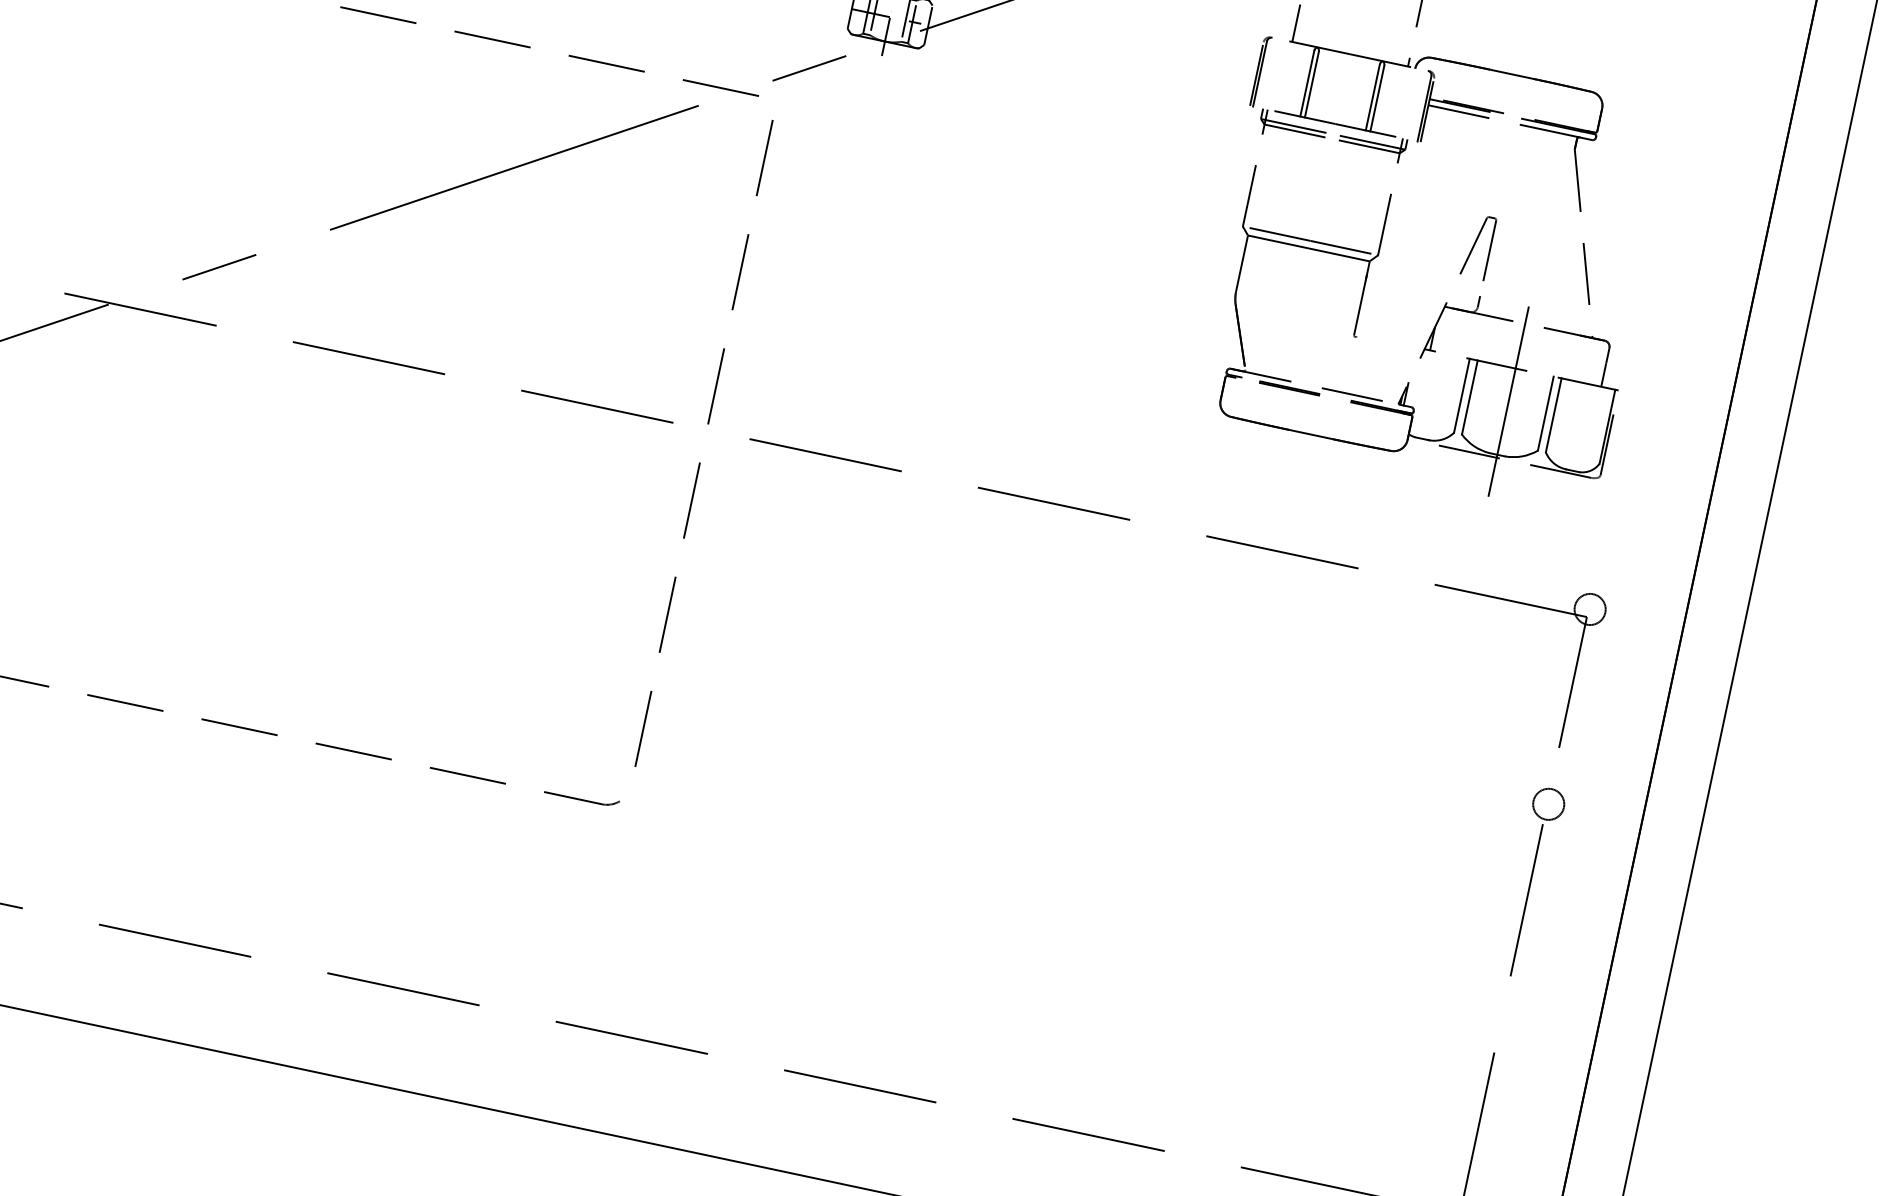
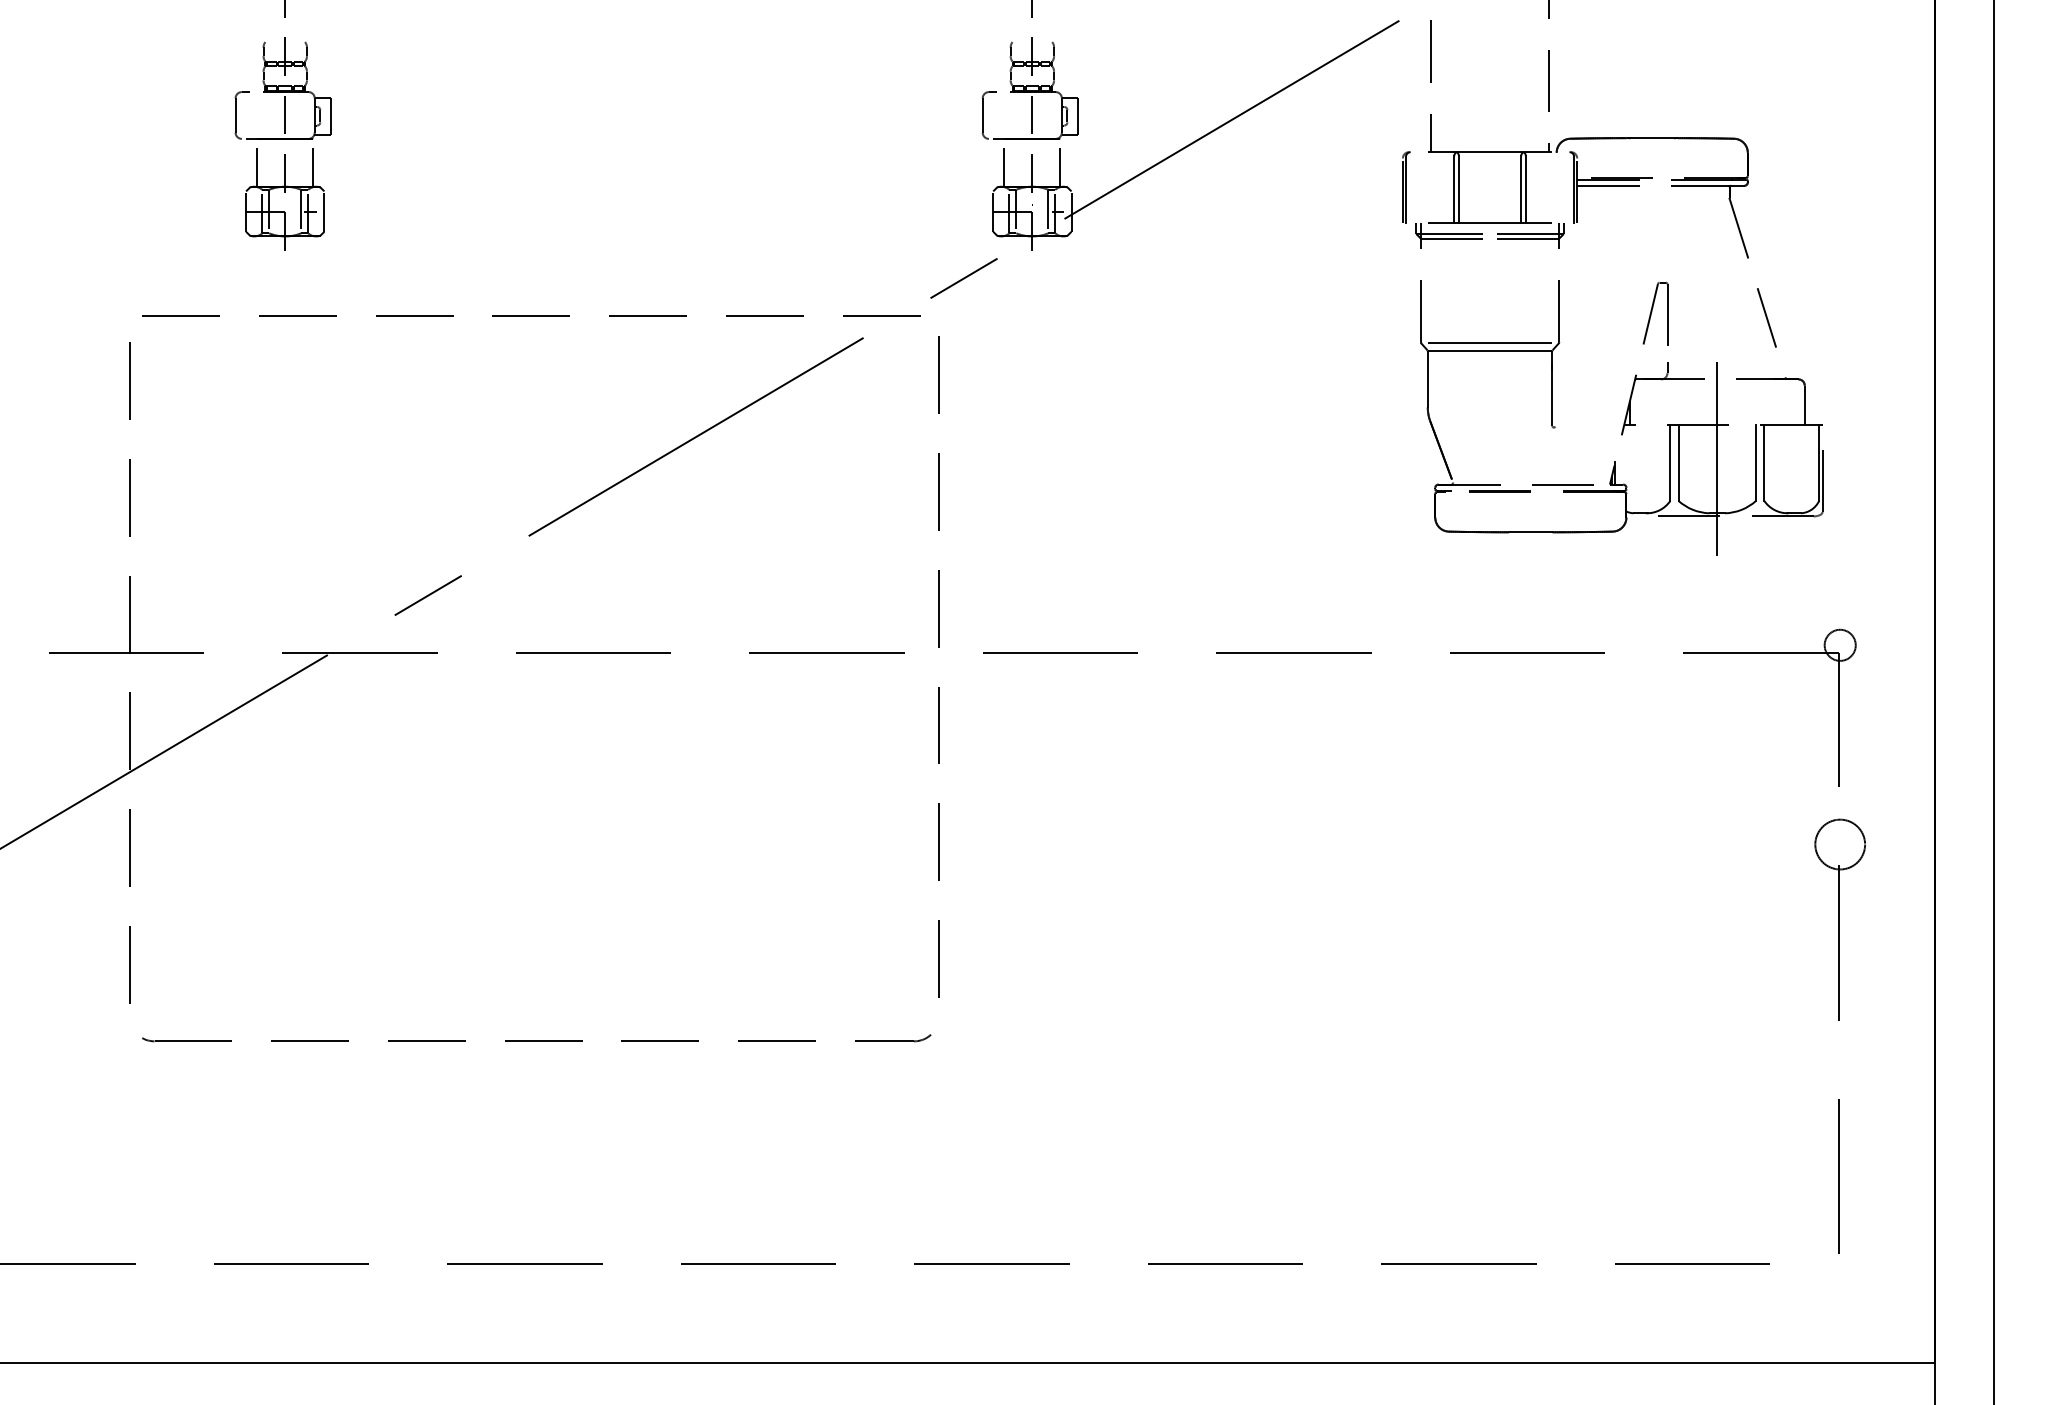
circle: (1548, 804) -> (1839, 844), size x1.6

